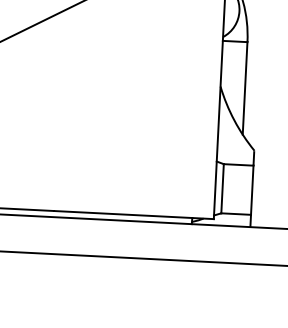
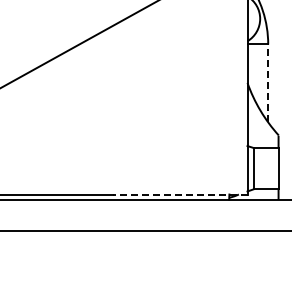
line: (245, 88) -> (268, 83), solid -> dashed
line: (133, 214) -> (179, 194), solid -> dashed

